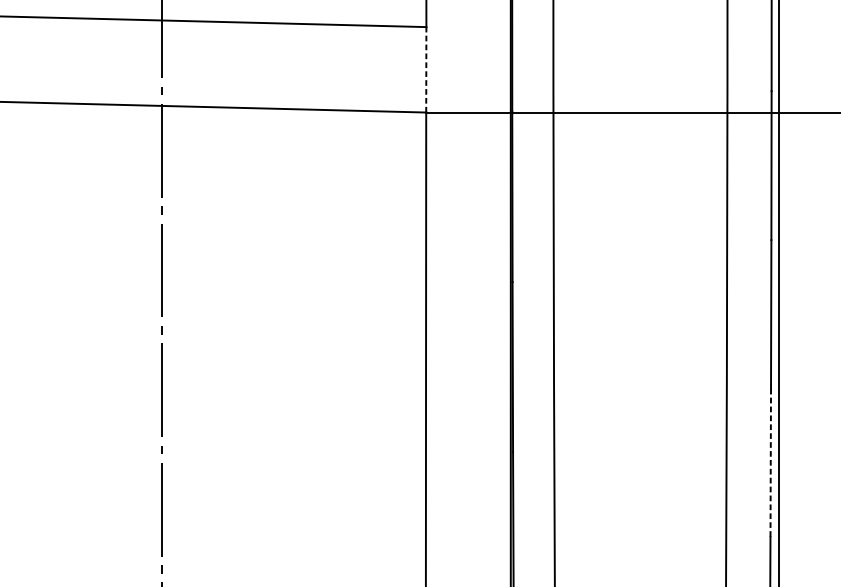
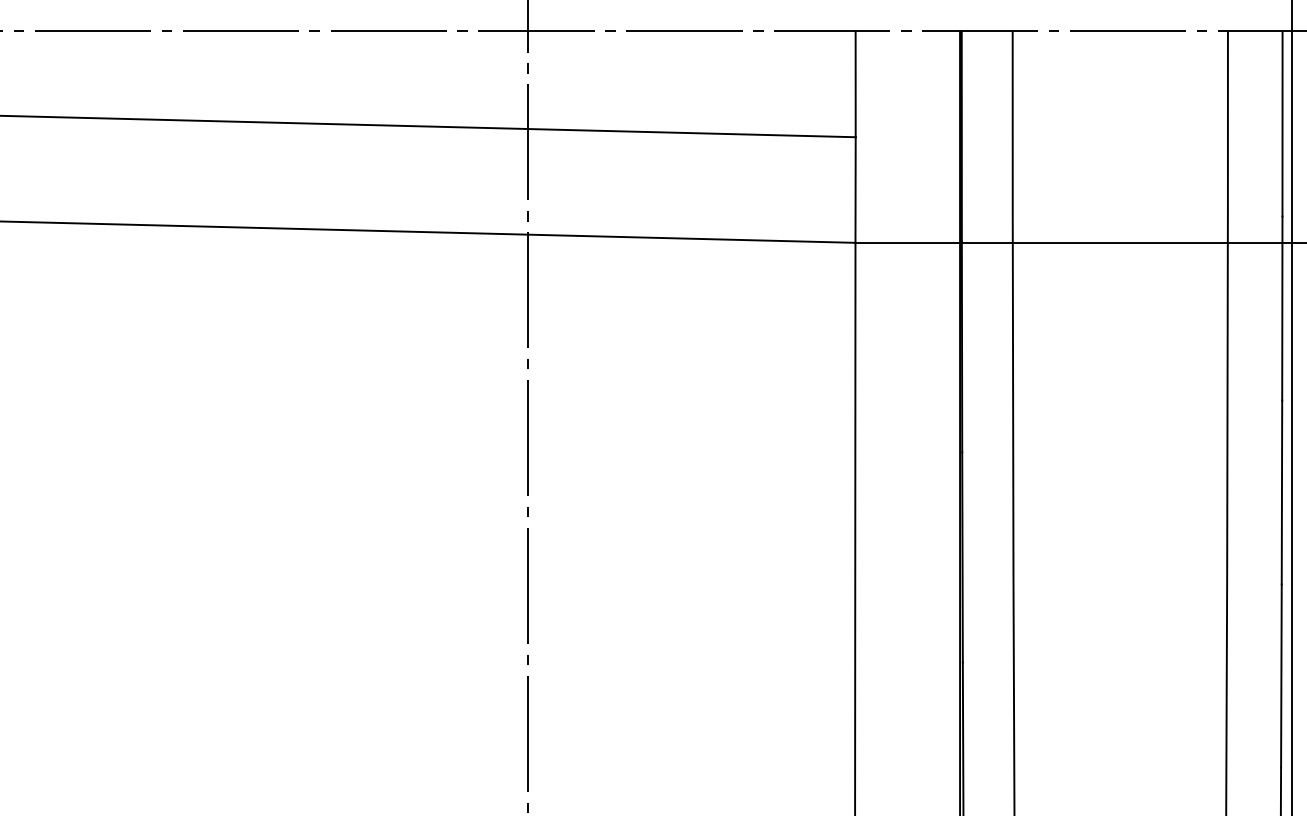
line: (426, 70) -> (855, 190), dashed -> solid
line: (770, 463) -> (1281, 676), dashed -> solid

